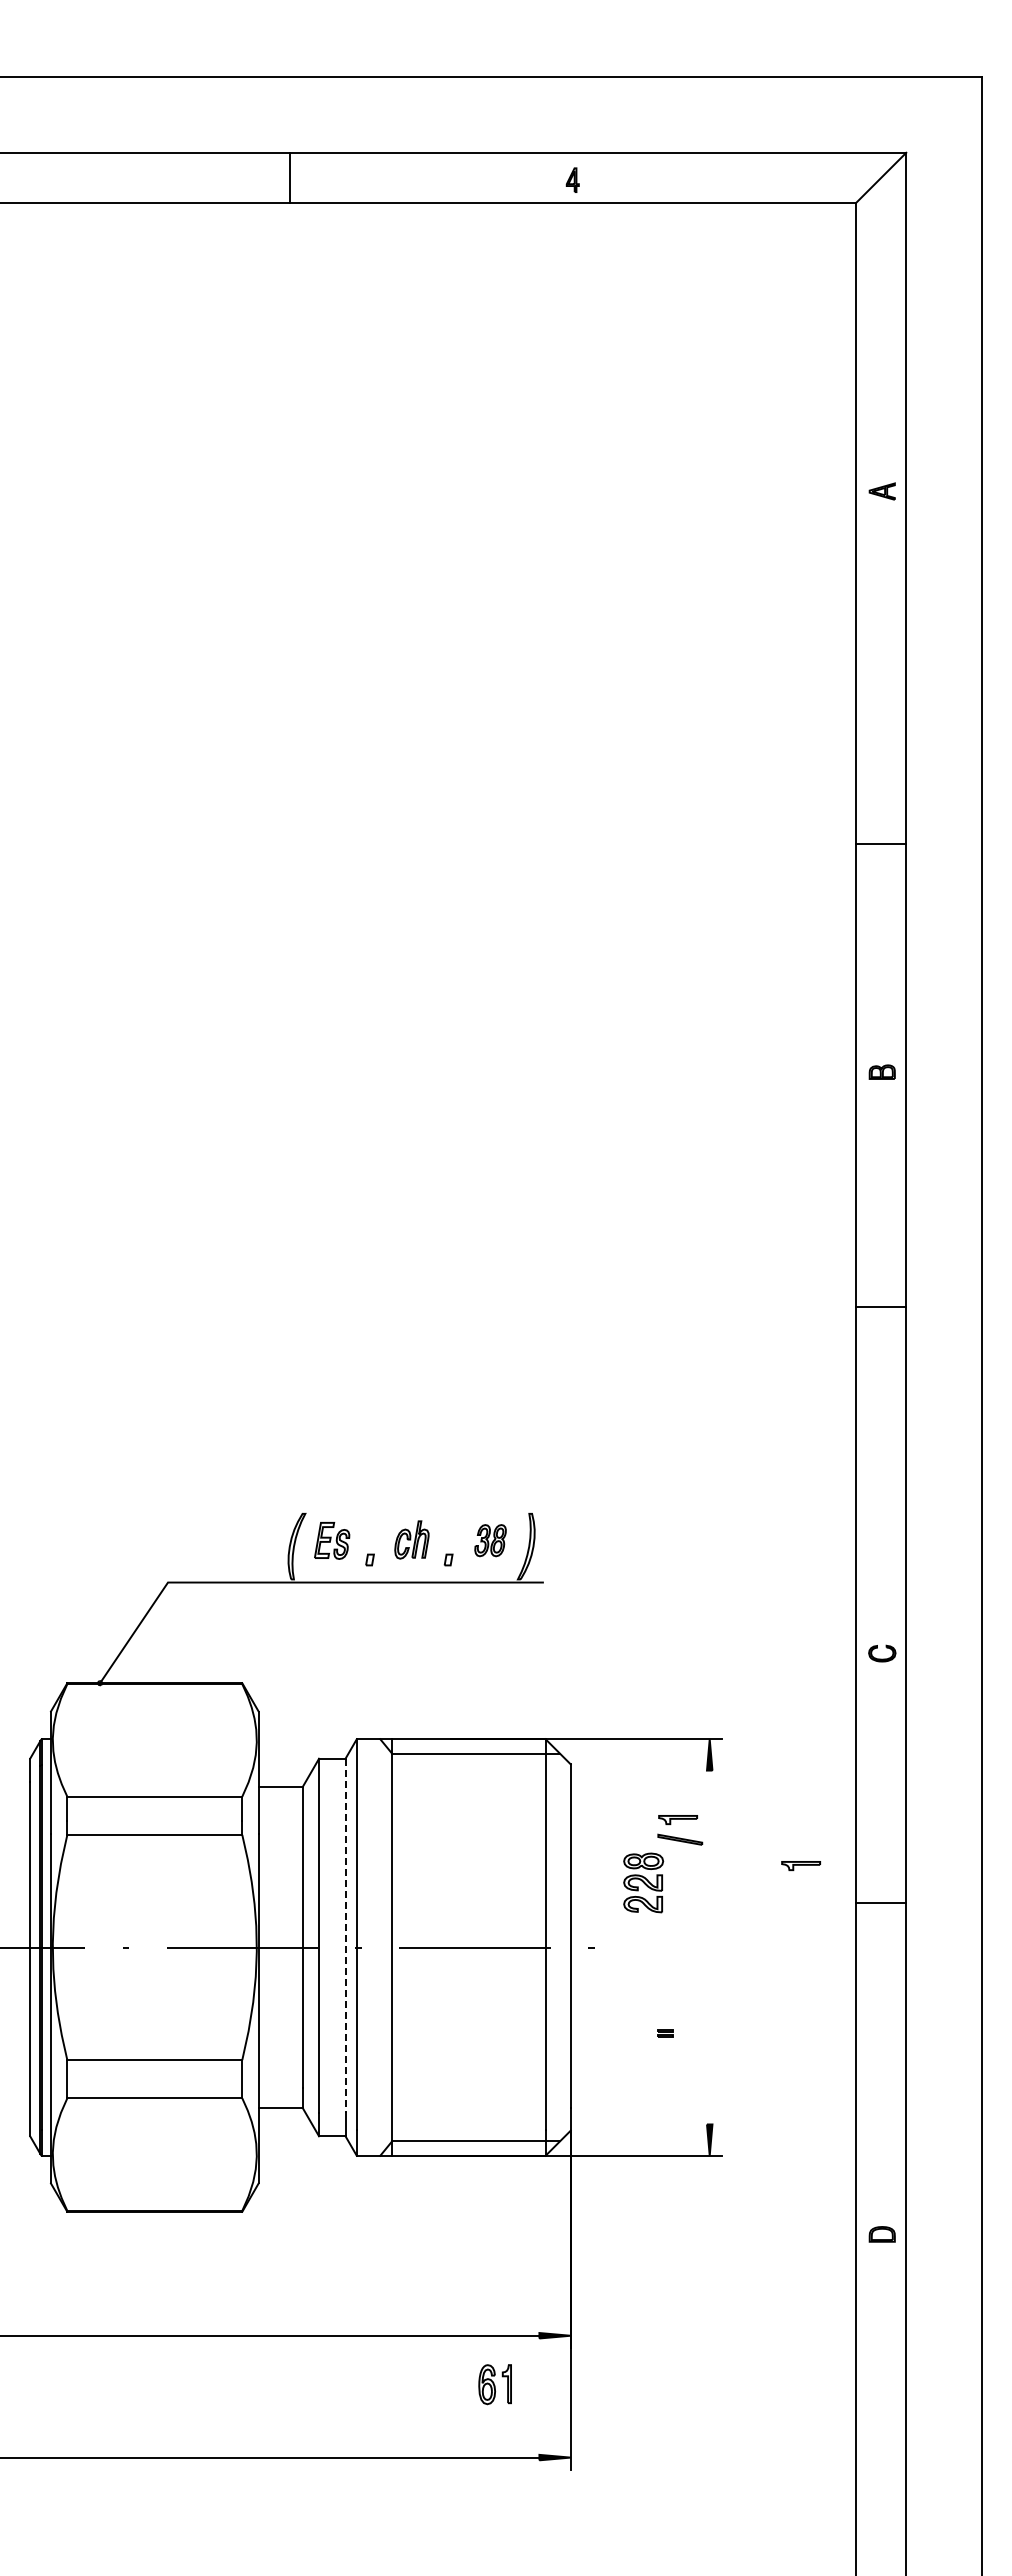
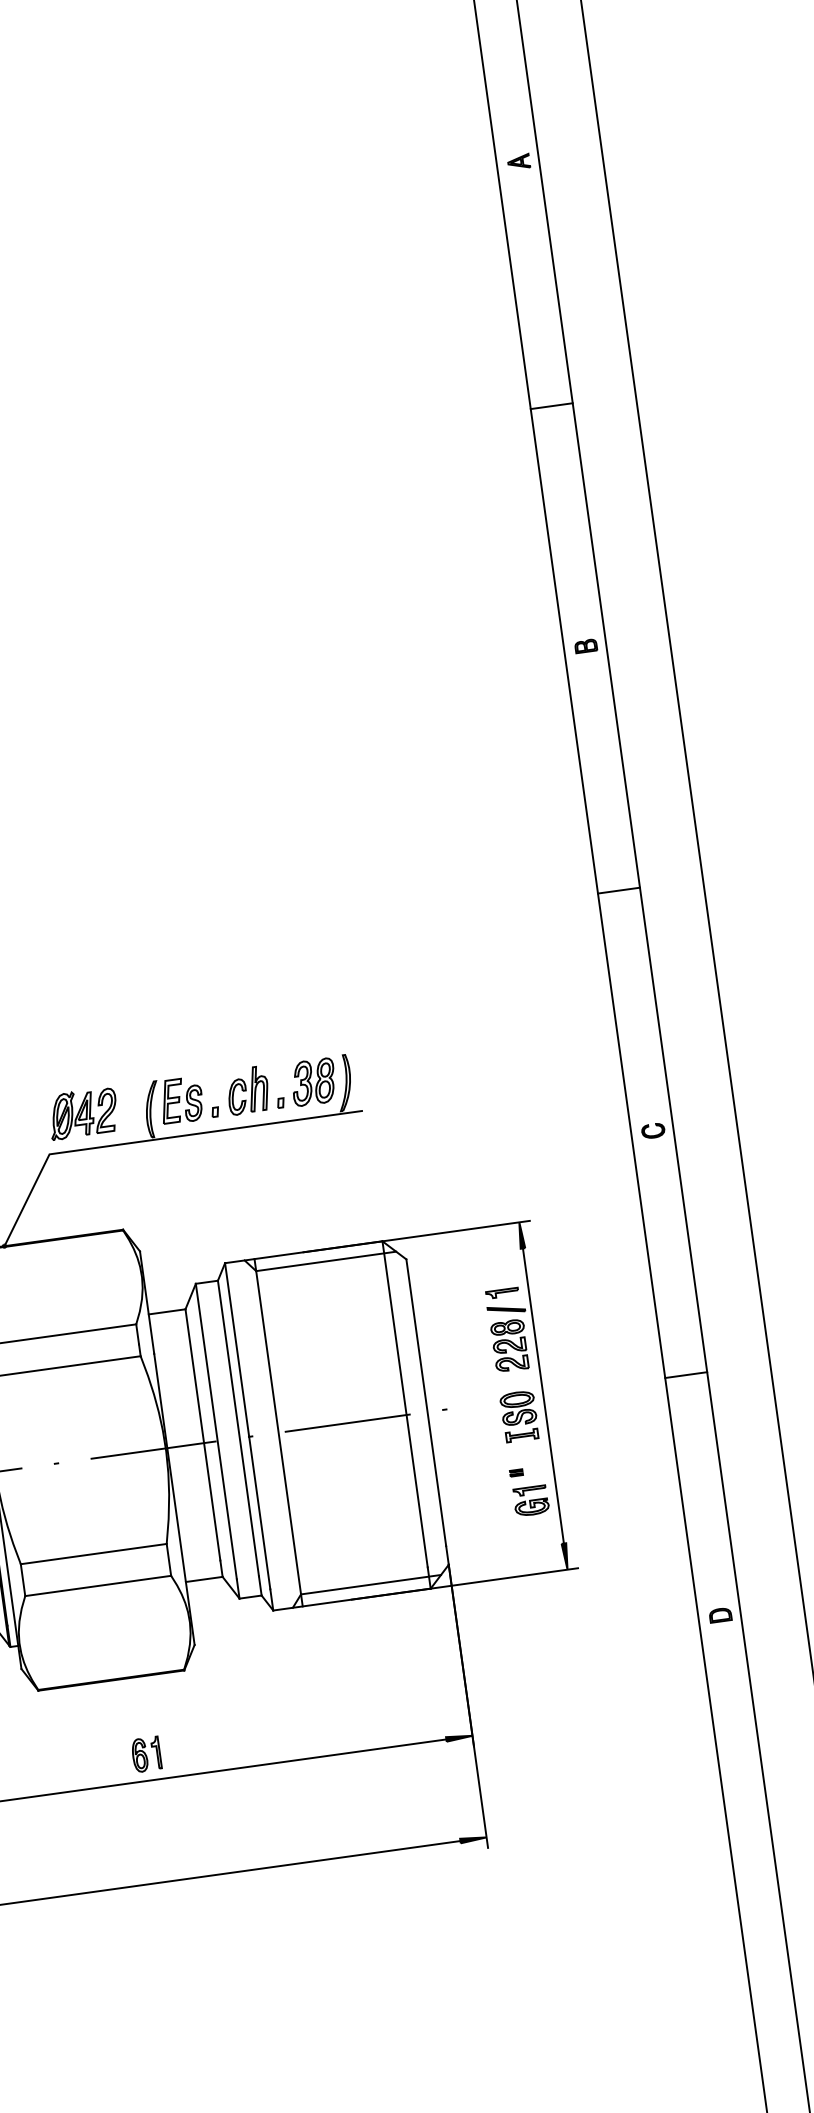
line: (880, 844) -> (551, 406), moved
line: (880, 1307) -> (618, 890), moved
part: (214, 1539) -> (83, 1113), added
part: (411, 1539) -> (247, 1090), size x1.43
part: (331, 1540) -> (180, 1100), size x1.43
part: (490, 1540) -> (313, 1082), size x1.67
part: (800, 1866) -> (609, 1317), removed
part: (643, 1882) -> (509, 1345), moved
line: (880, 1903) -> (685, 1375), moved
line: (345, 1936) -> (238, 1428), dashed -> solid
line: (709, 1947) -> (543, 1396), added
part: (677, 1967) -> (518, 1416), added
part: (677, 2068) -> (530, 1500), added
part: (494, 2384) -> (145, 1754), moved

